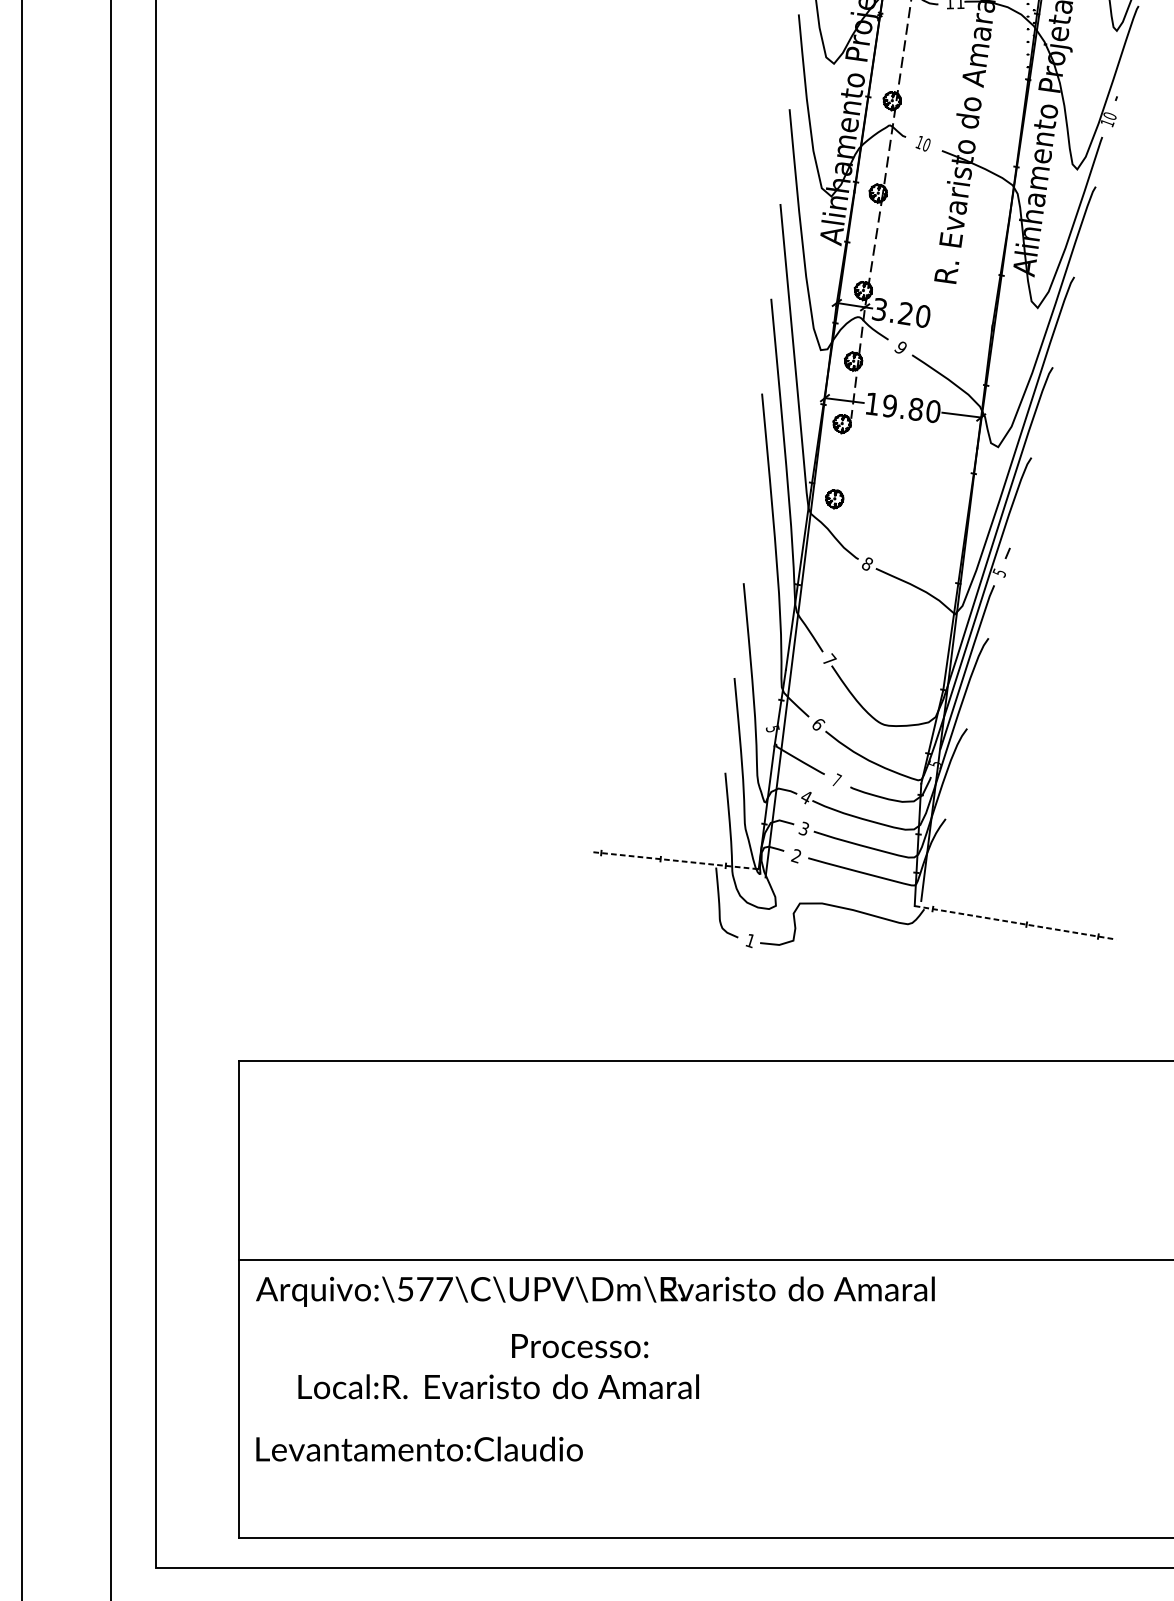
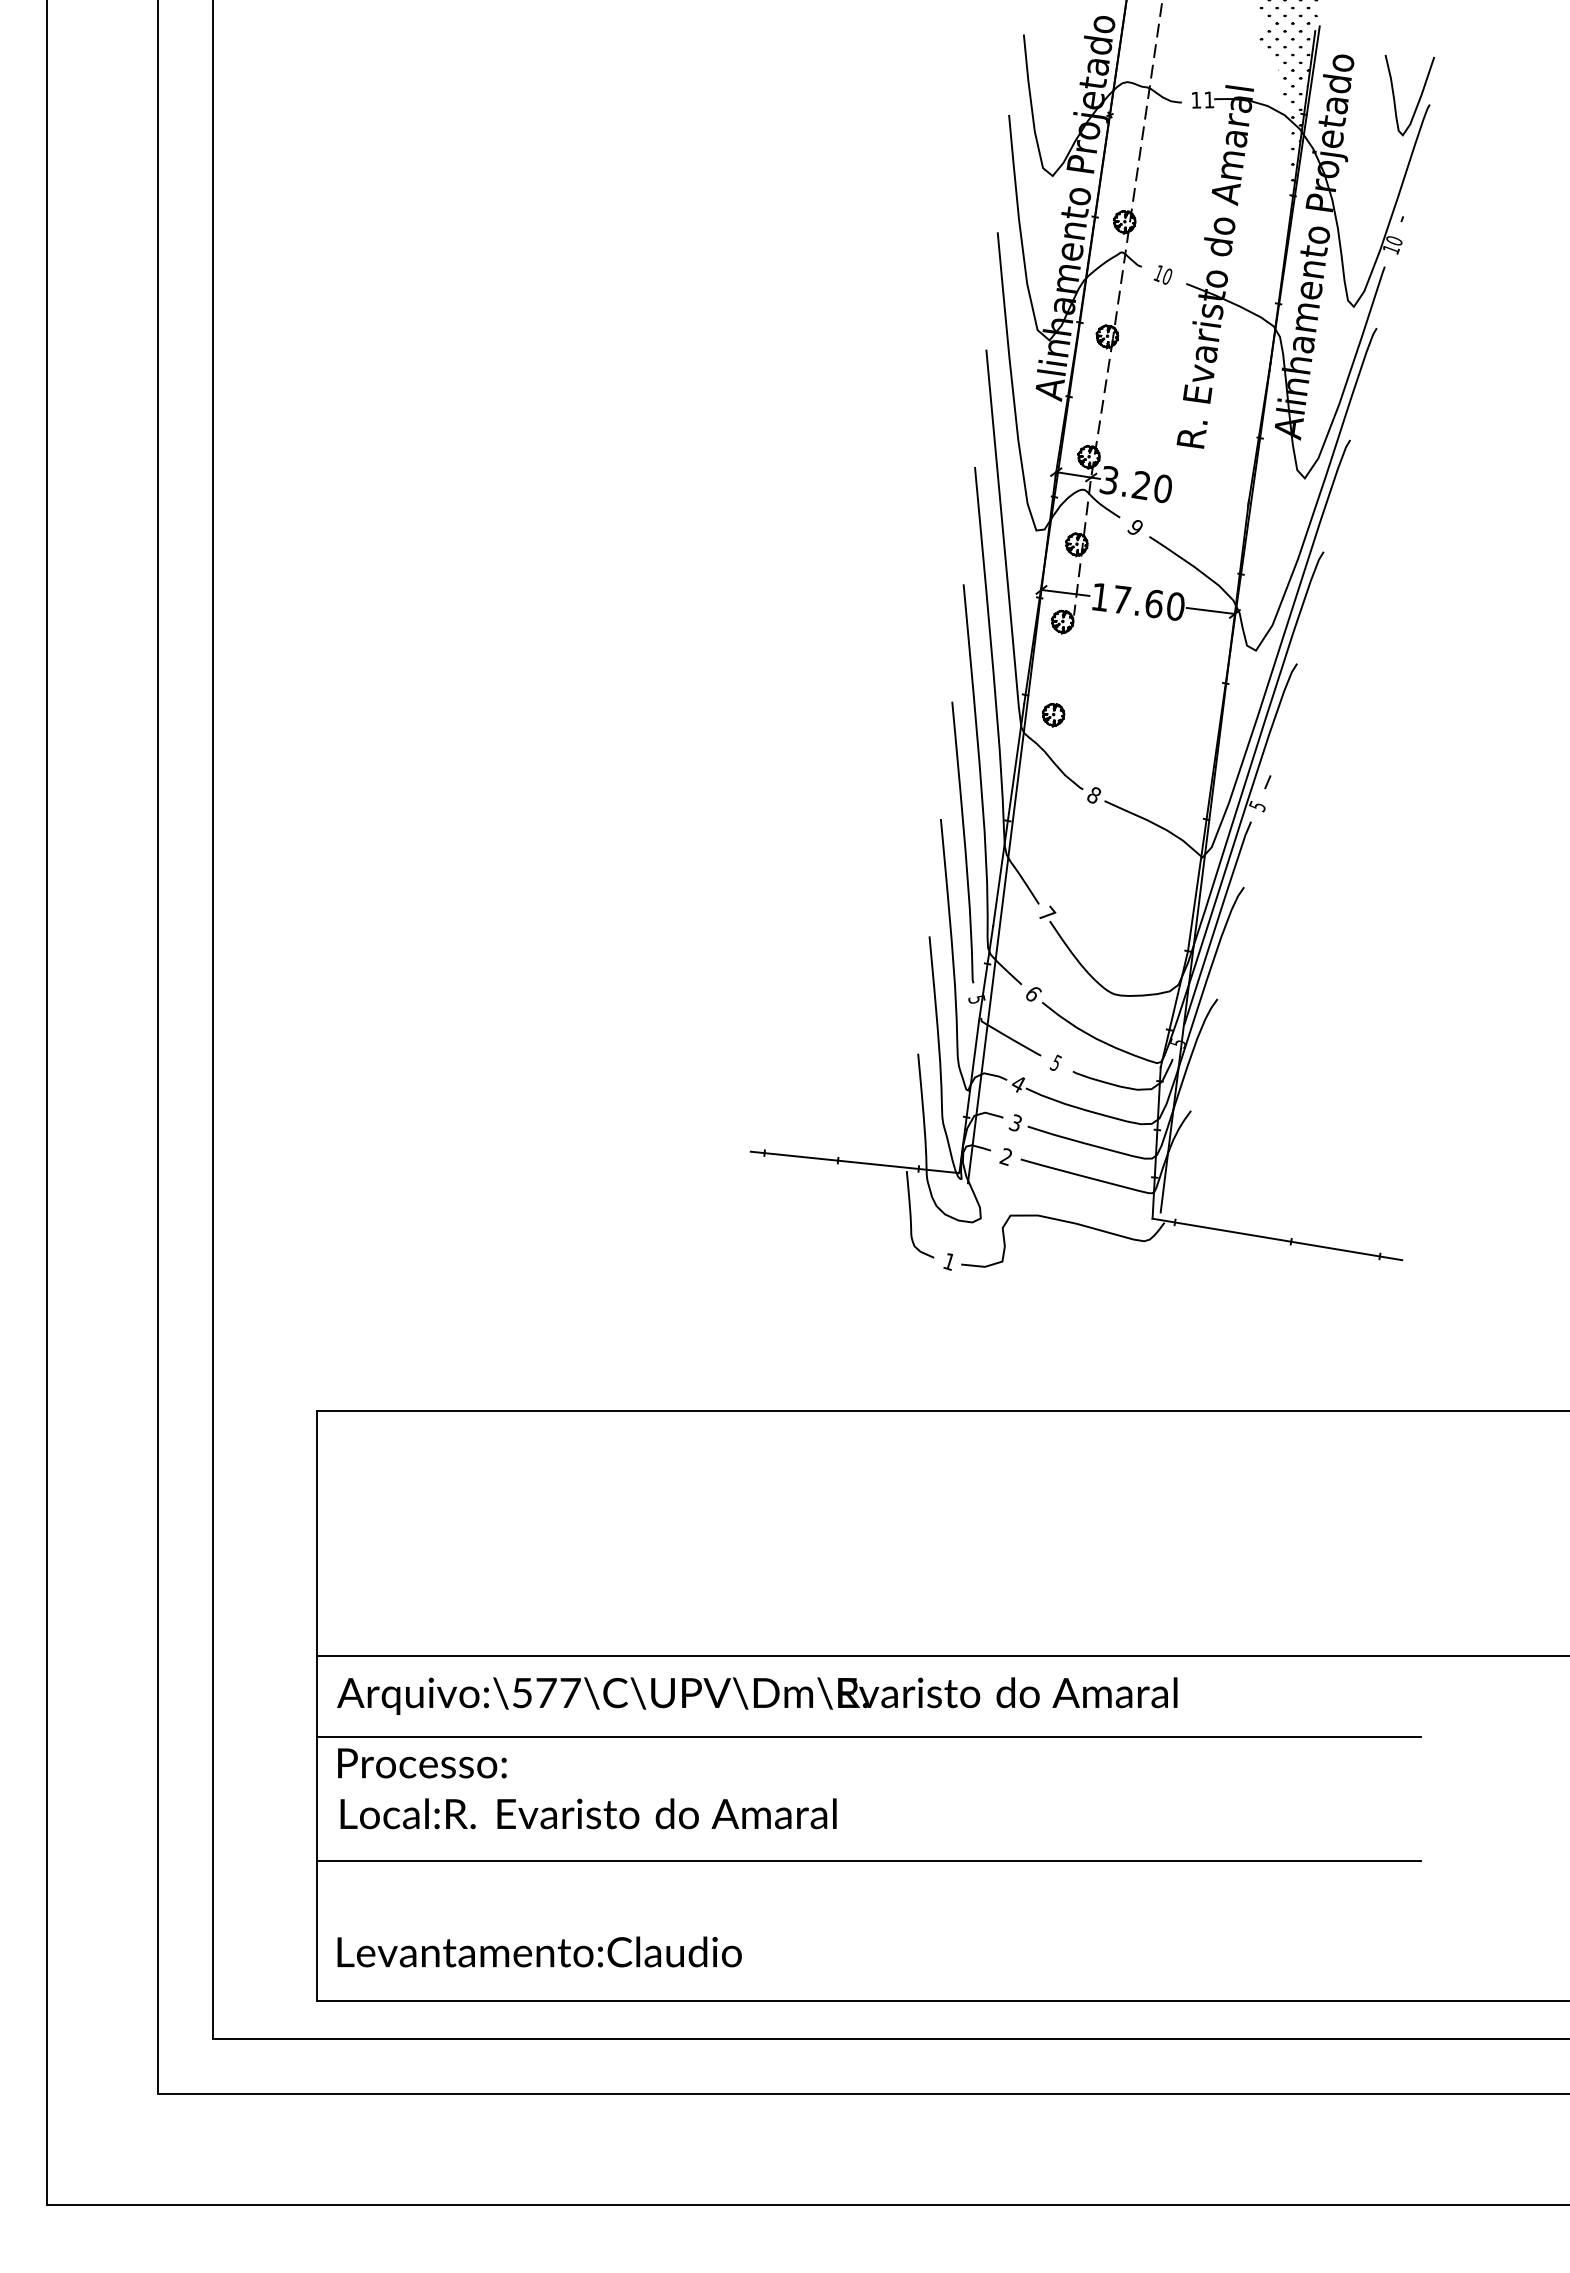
text: (903, 407) -> (1138, 601), 19.80 -> 17.60
curve: (761, 602) -> (963, 842), added
text: (836, 779) -> (1055, 1062), 7 -> 5
line: (673, 860) -> (854, 1162), dashed -> solid
line: (1015, 922) -> (1277, 1239), dashed -> solid
line: (685, 1325) -> (868, 1737), added
text: (580, 1346) -> (422, 1763), moved
text: (498, 1386) -> (588, 1813), moved
line: (685, 1424) -> (868, 1860), added
text: (419, 1448) -> (539, 1951), moved

